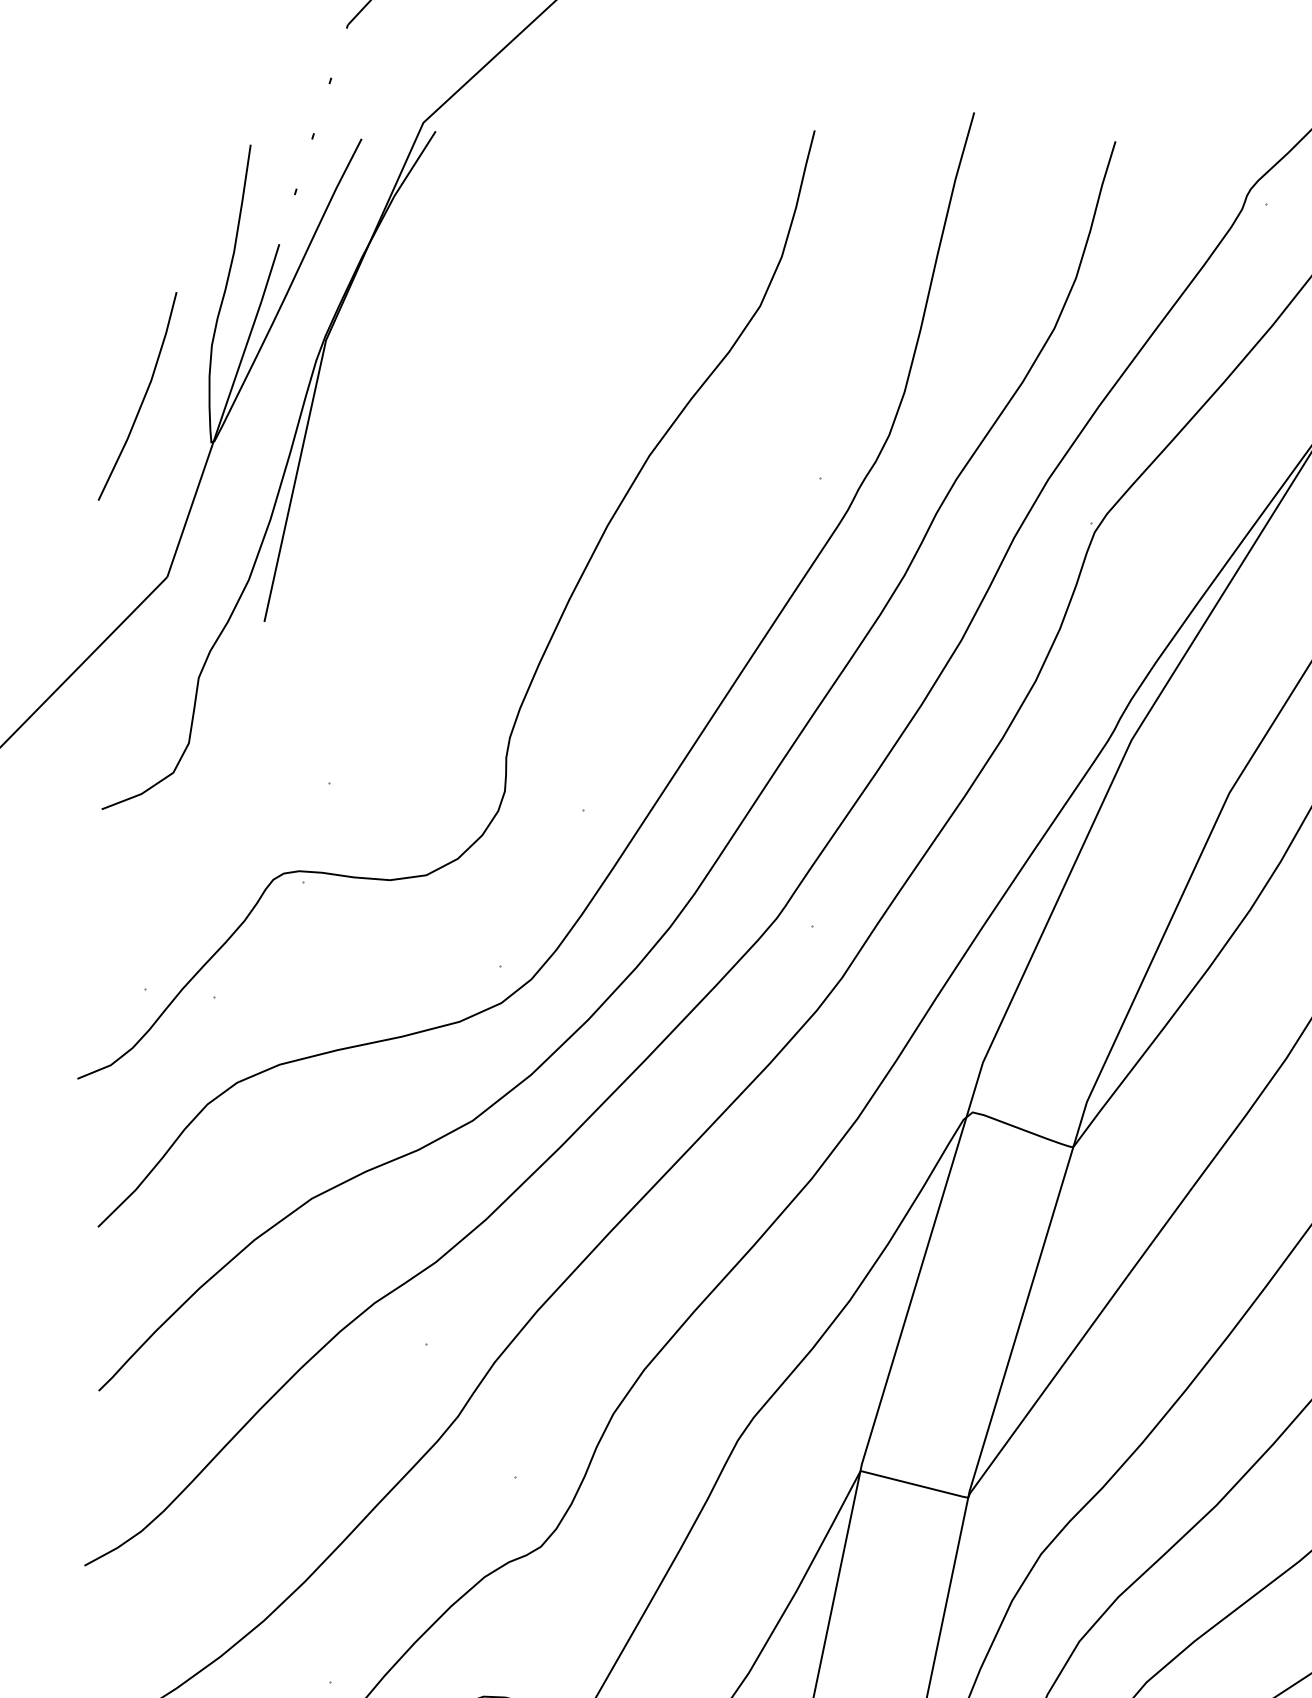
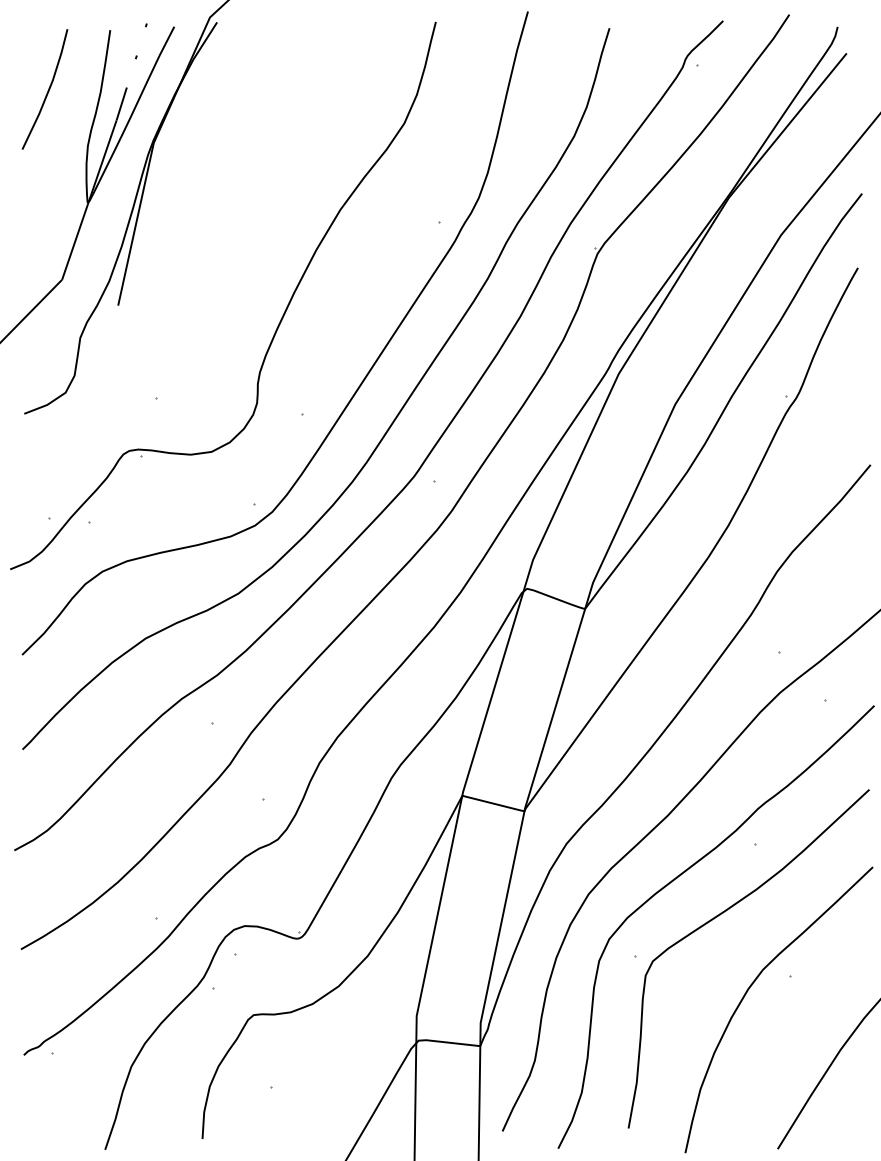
line: (141, 398) -> (47, 90), moved

